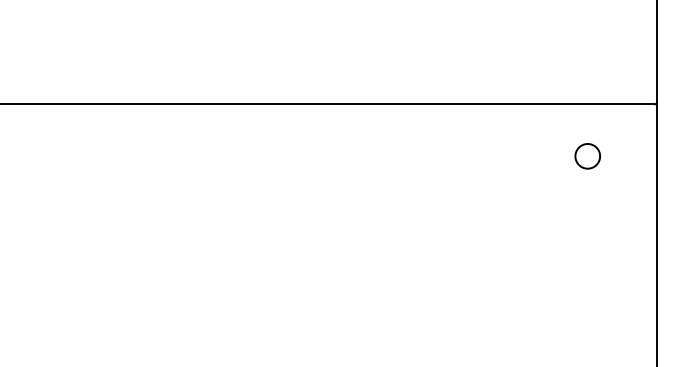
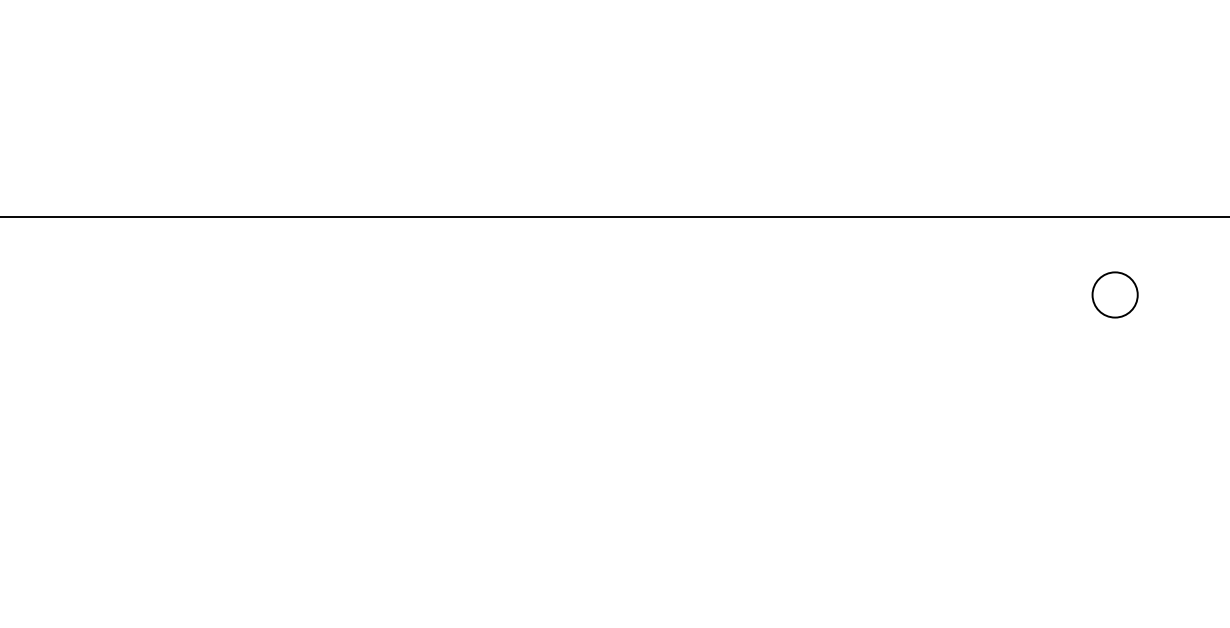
circle: (587, 156) -> (1114, 295), moved

